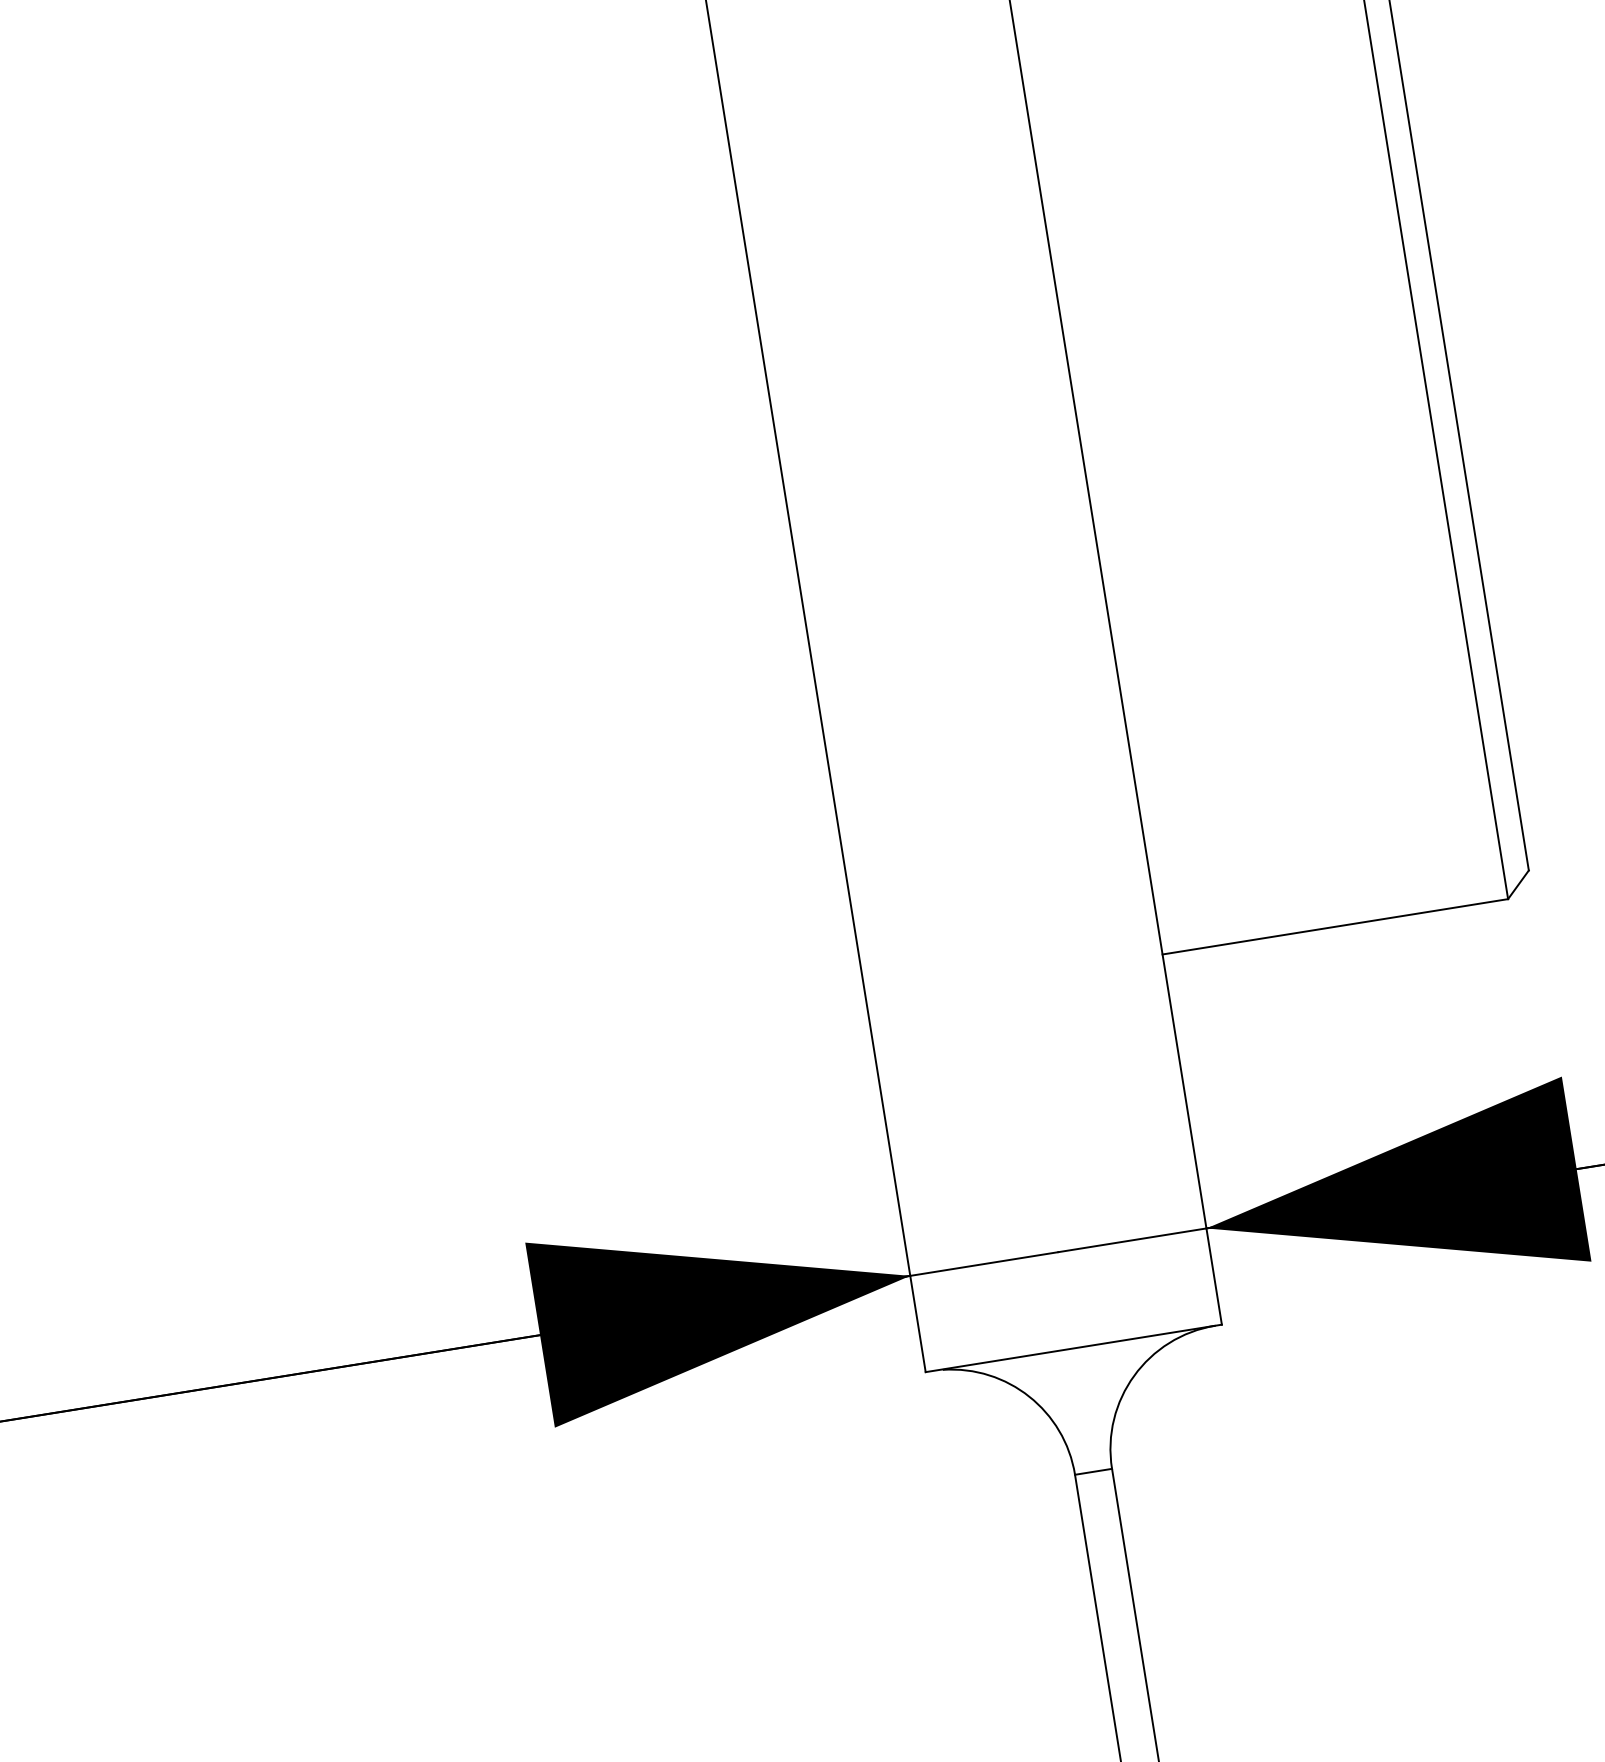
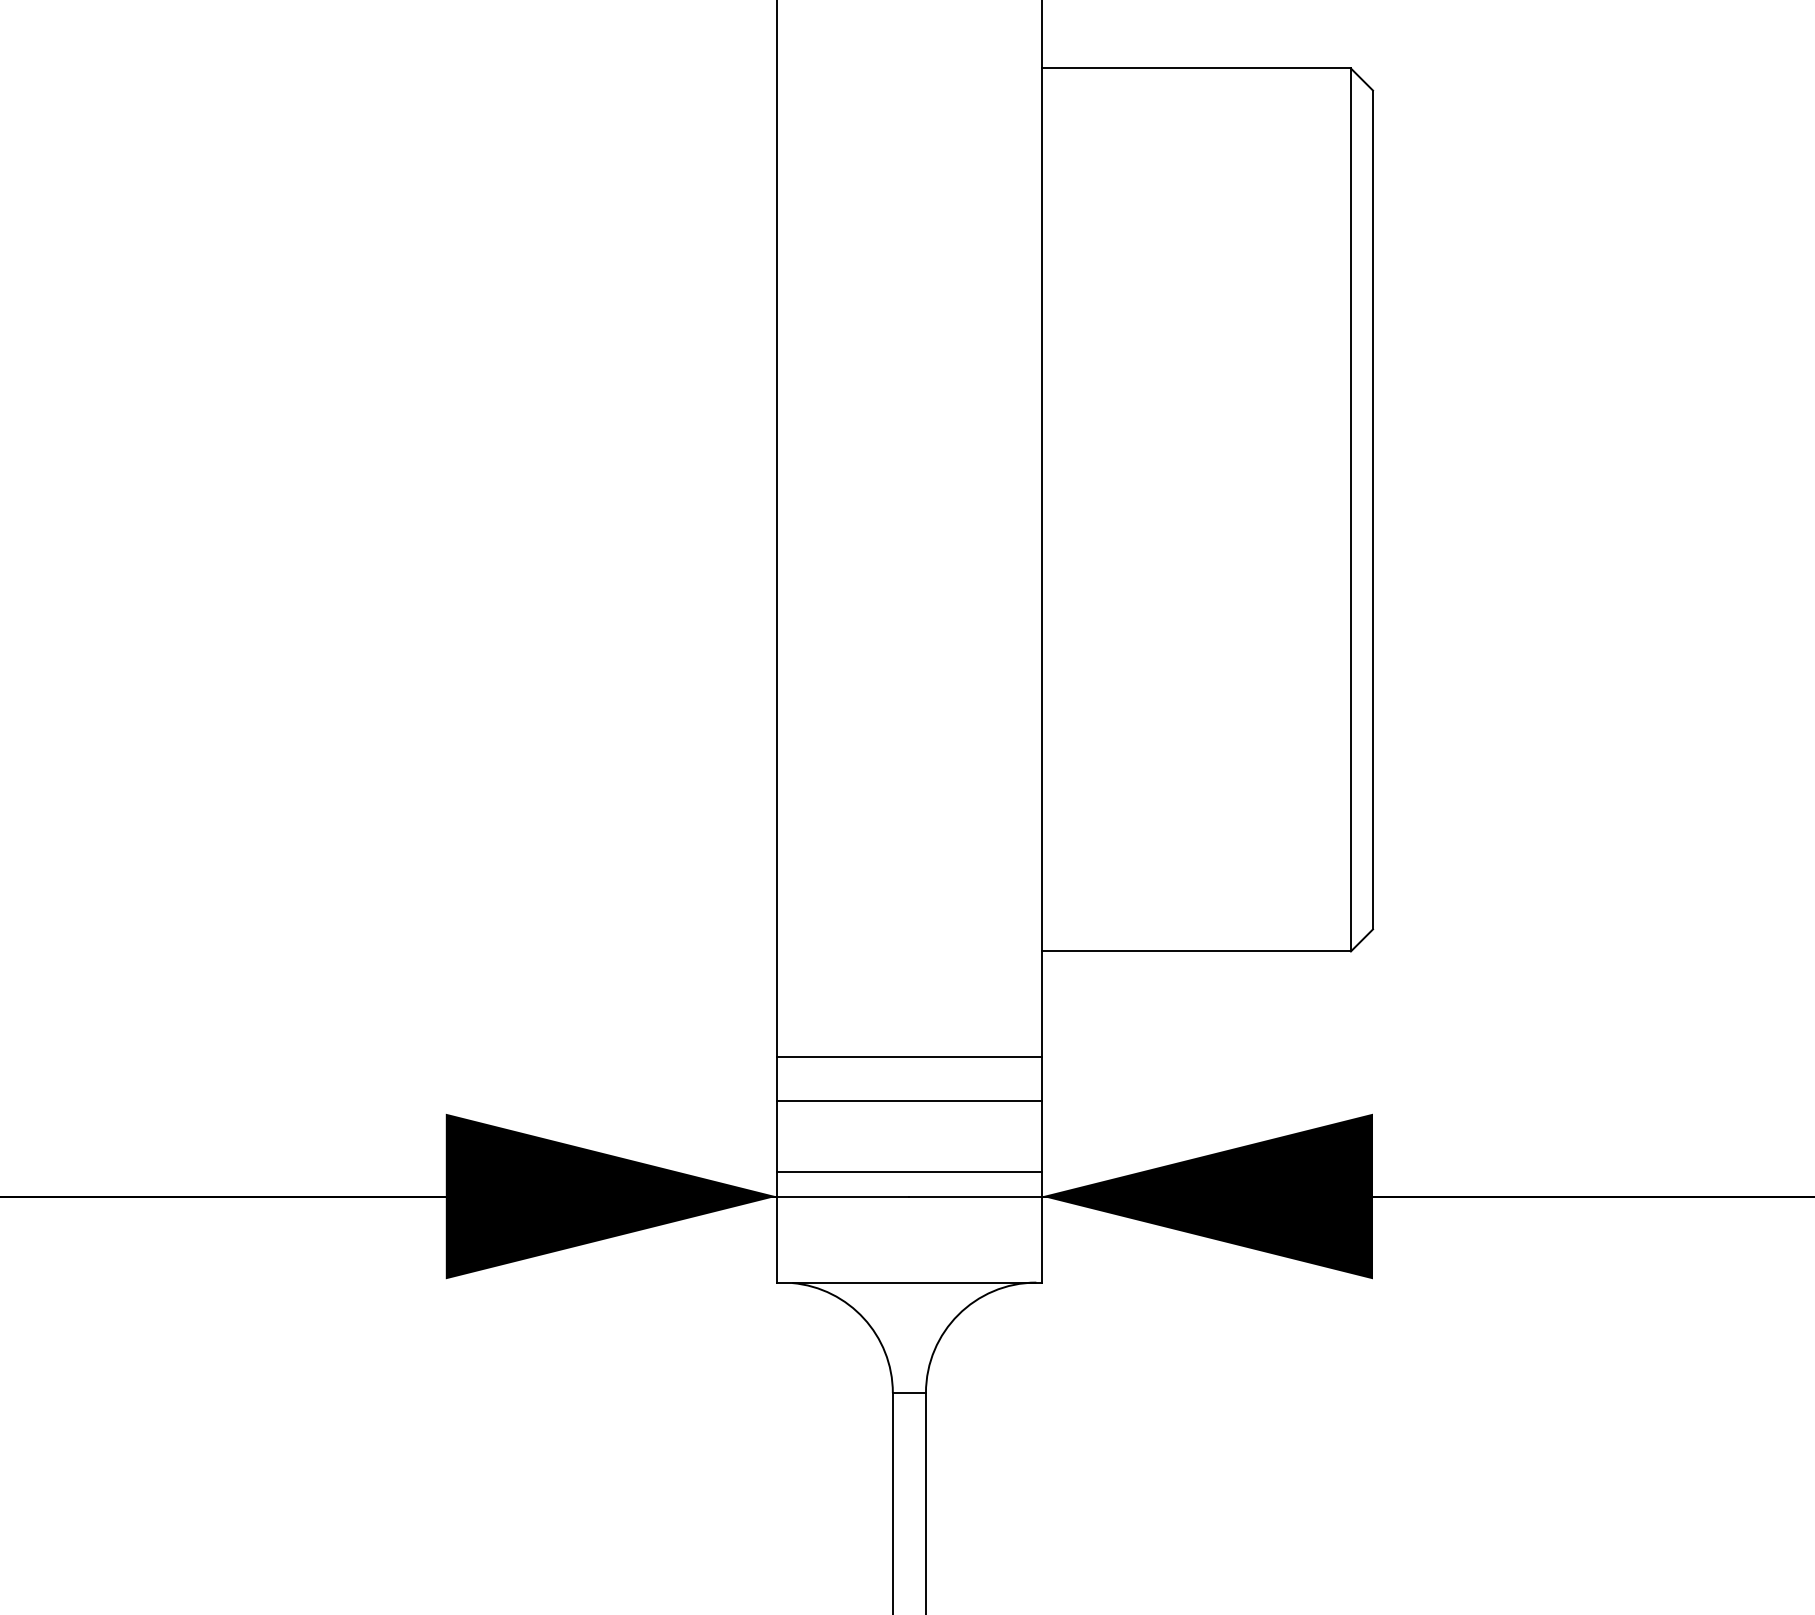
line: (1032, 1096) -> (908, 1057), added
line: (1040, 1144) -> (908, 1100), added
line: (1053, 1225) -> (908, 1172), added

